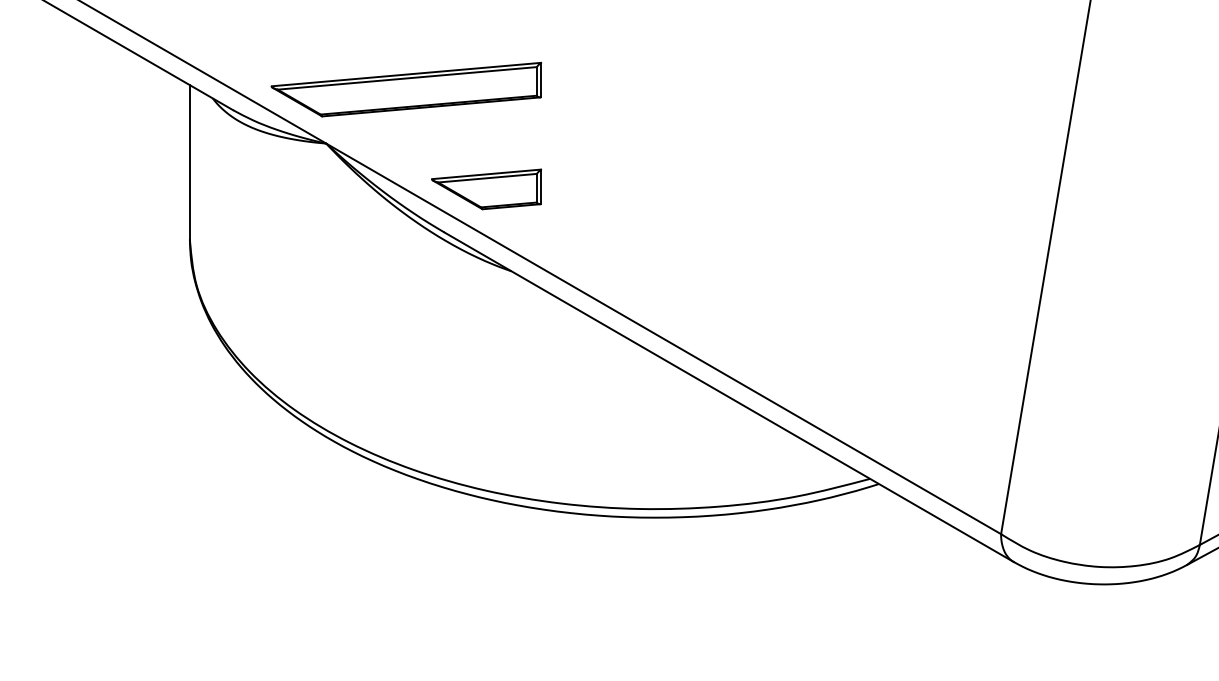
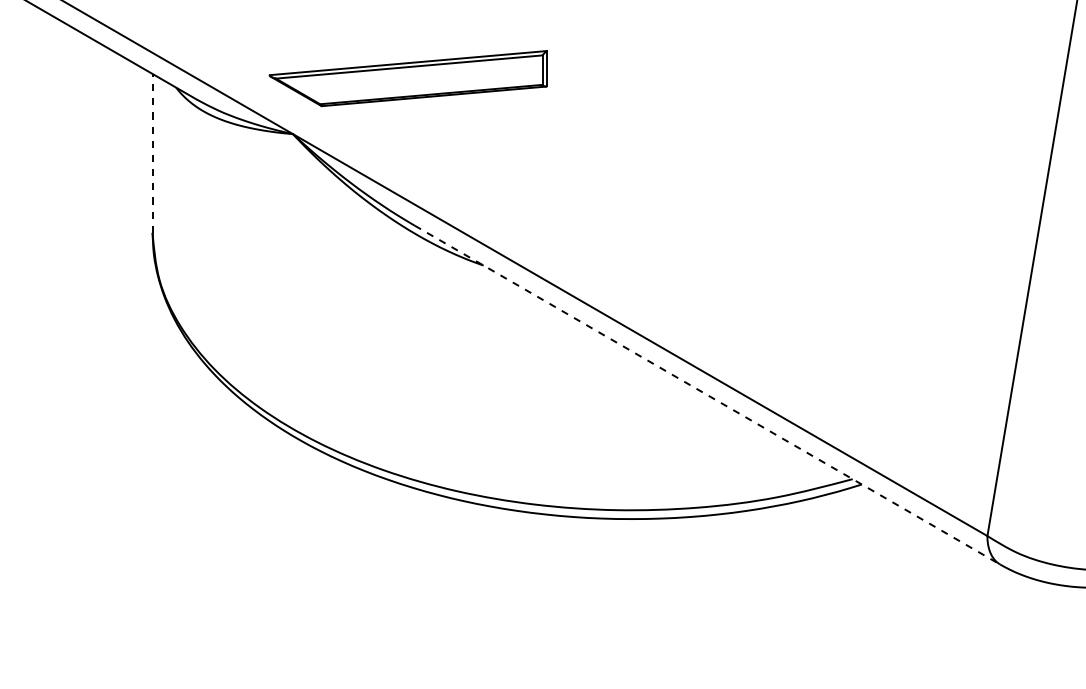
part: (405, 89) -> (407, 78), moved
line: (189, 161) -> (152, 152), solid -> dashed
part: (486, 189) -> (457, 181), removed
line: (729, 397) -> (707, 395), solid -> dashed

